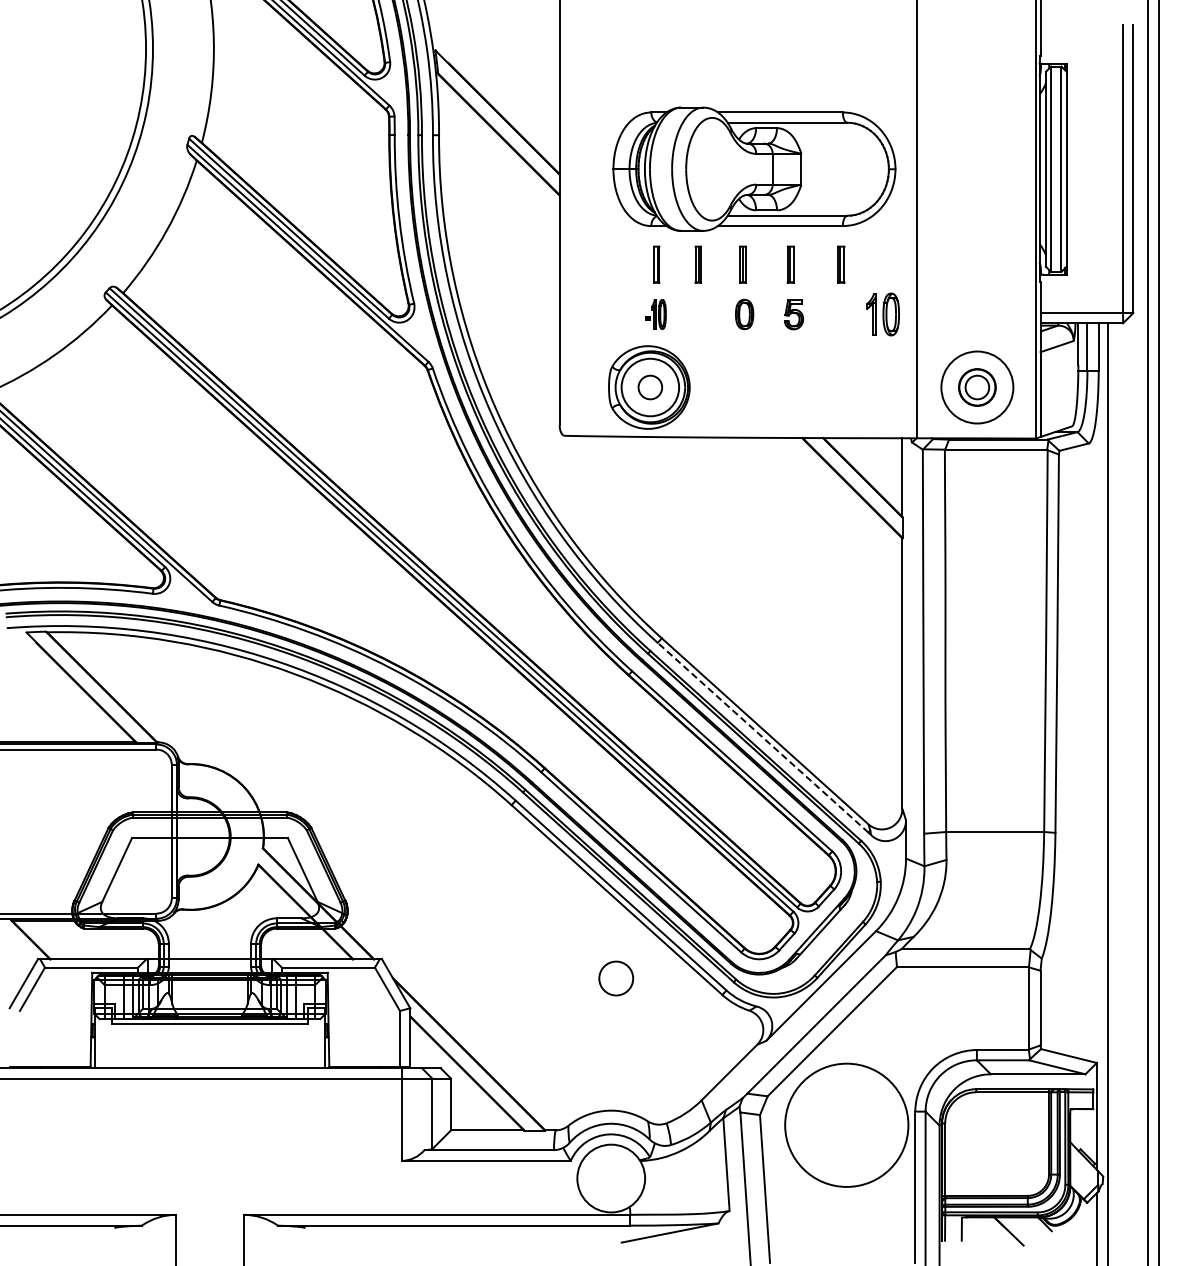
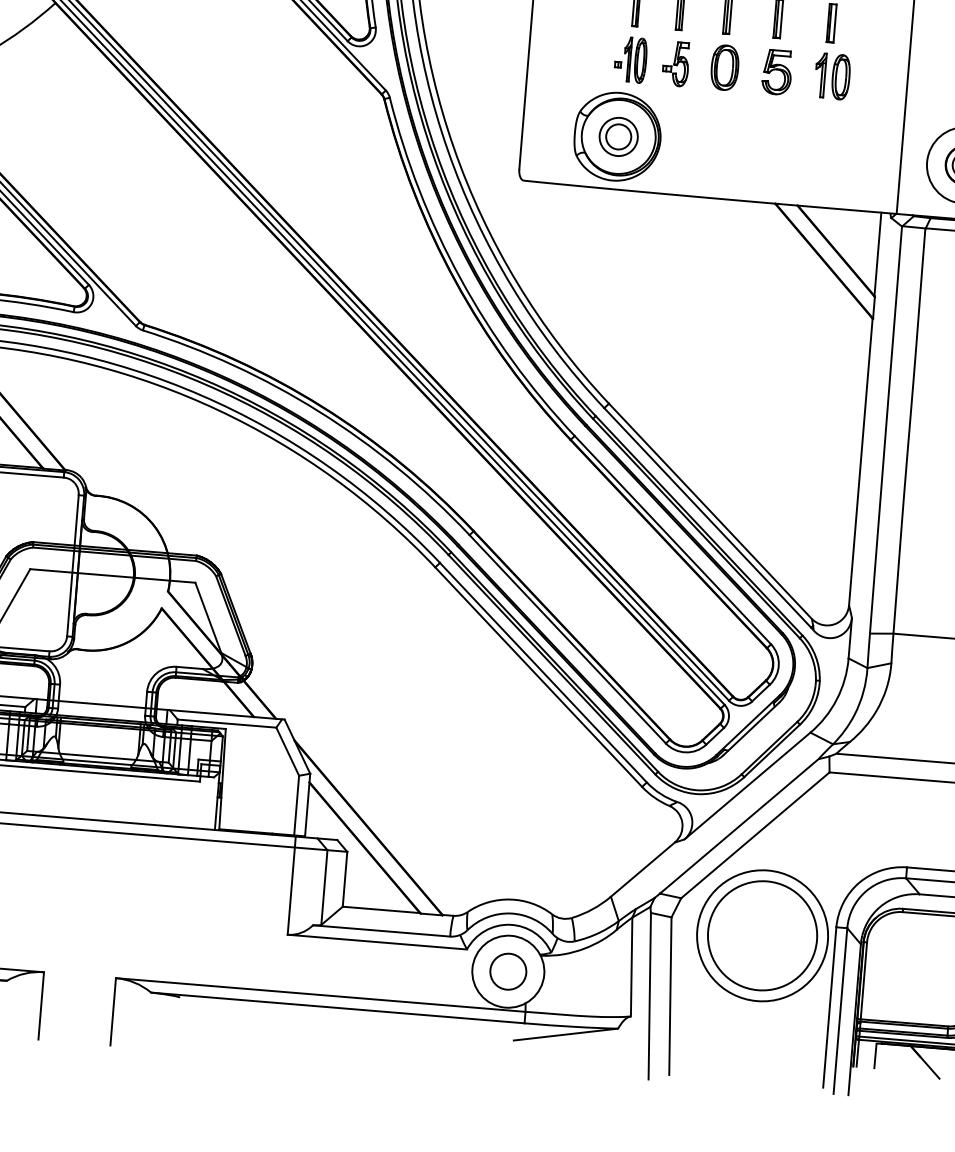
part: (655, 314) -> (630, 60), size x1.43
part: (698, 314) -> (676, 63), added
part: (744, 314) -> (724, 67), size x1.43
part: (793, 314) -> (776, 72), size x1.43
part: (882, 314) -> (831, 76), moved
circle: (650, 387) -> (618, 136), size x0.62
line: (763, 737) -> (708, 517), dashed -> solid
circle: (616, 978) -> (508, 971), moved
circle: (846, 1125) -> (762, 936), added

